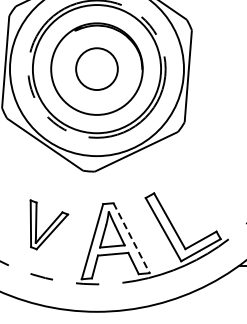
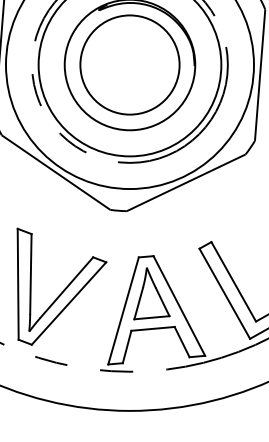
circle: (96, 68) -> (129, 64), size x1.67
part: (49, 224) -> (62, 286), size x1.67
line: (131, 238) -> (179, 306), dashed -> solid

